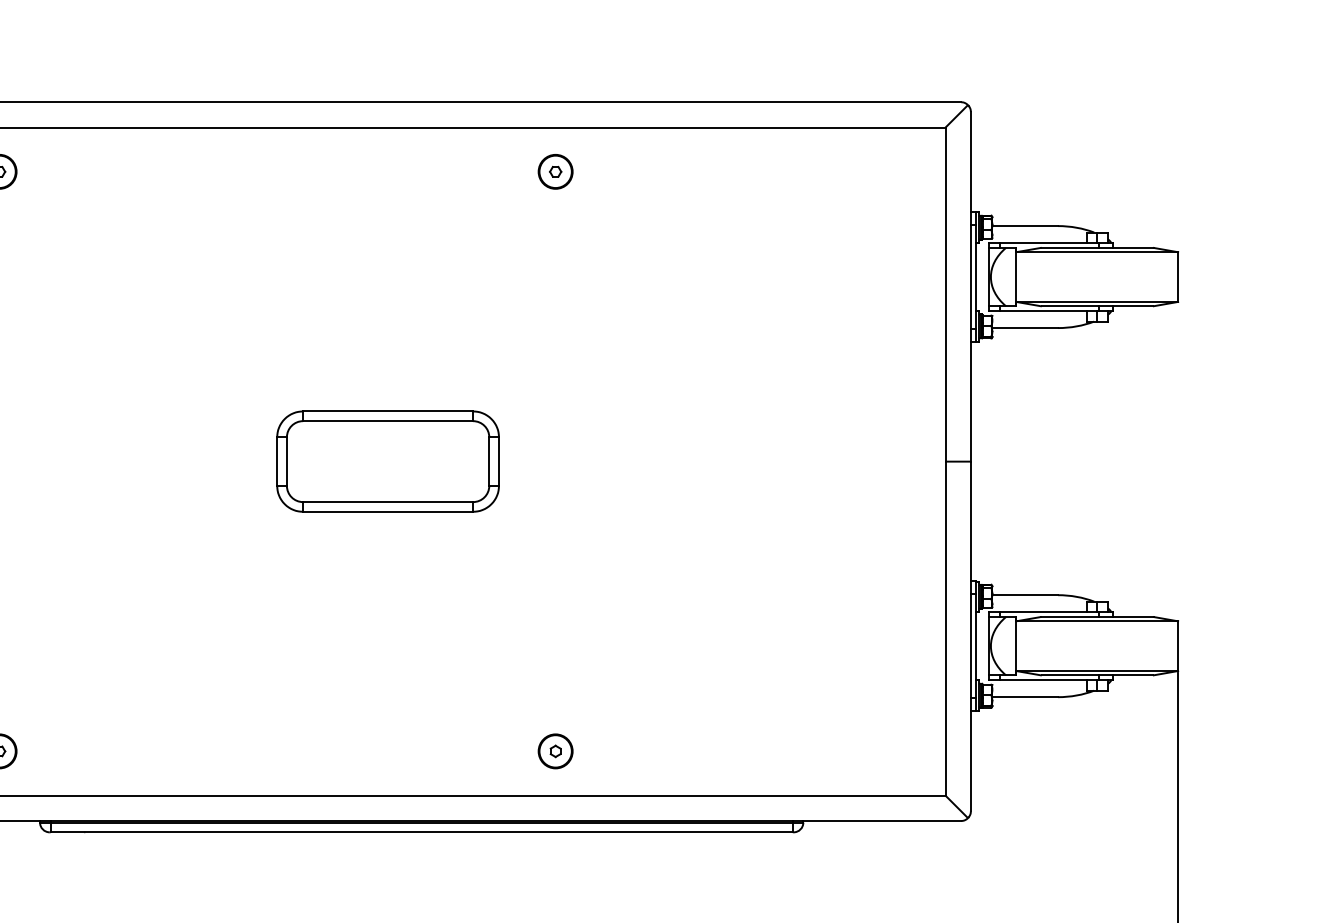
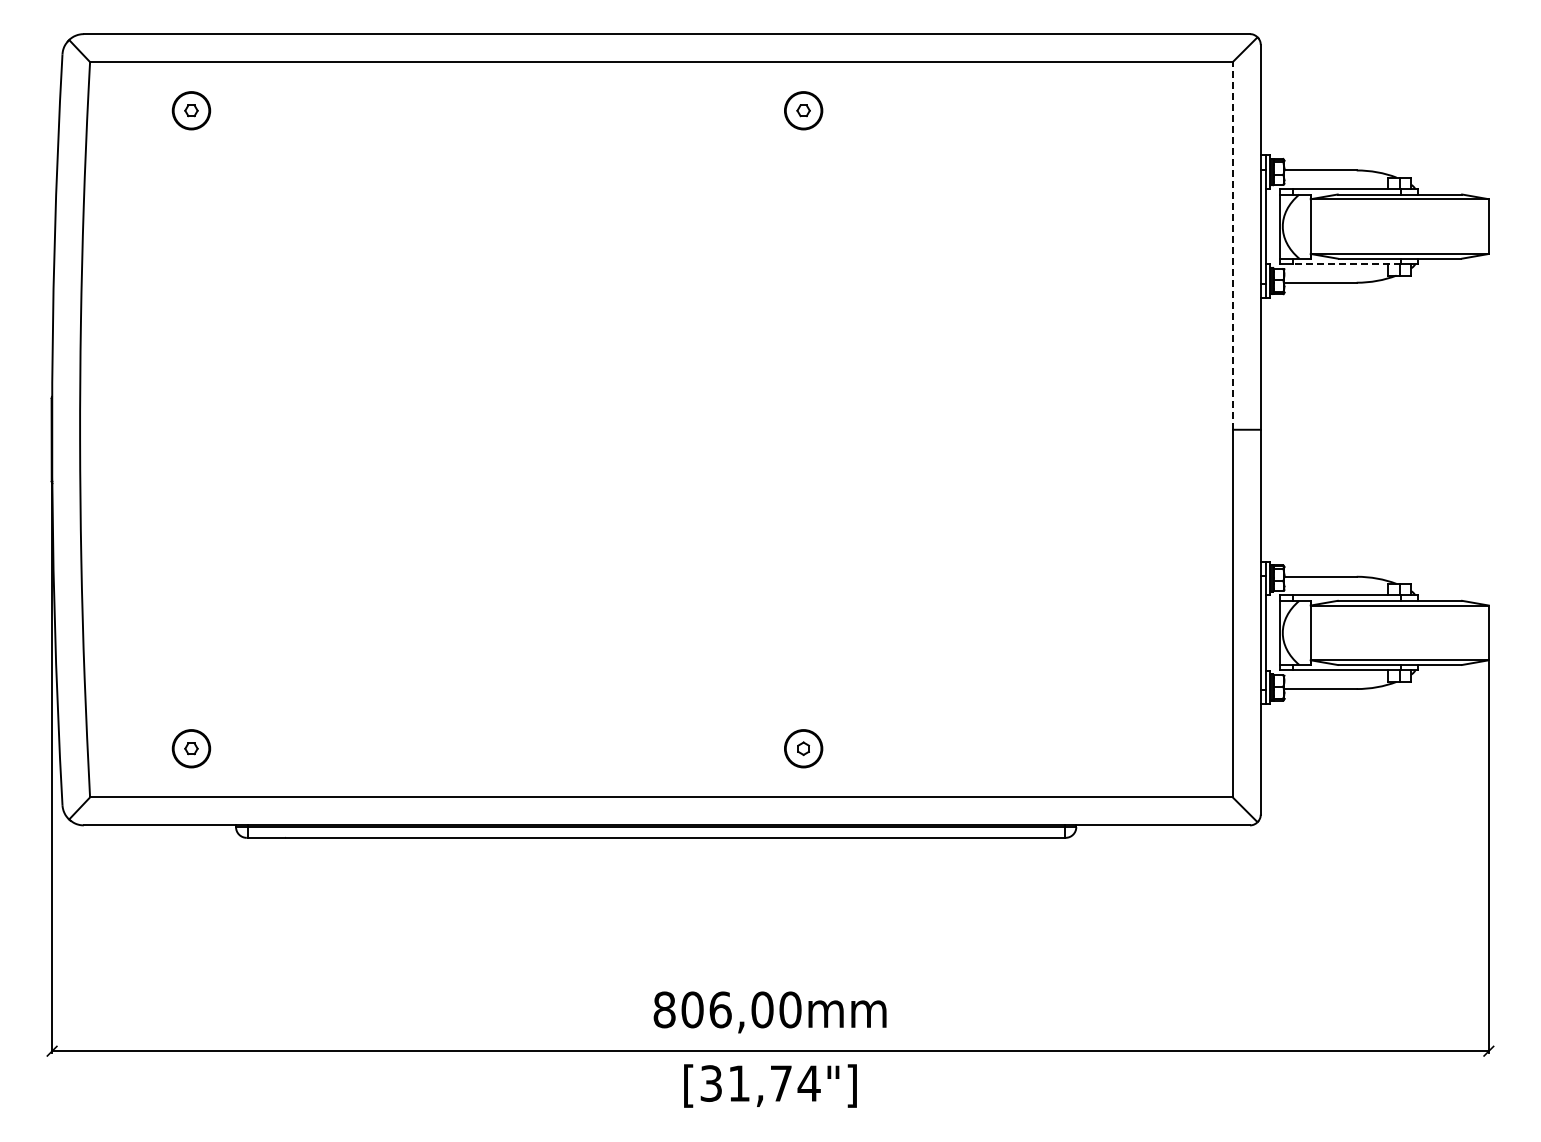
line: (945, 294) -> (1232, 245), solid -> dashed
line: (1048, 311) -> (1346, 264), solid -> dashed
part: (388, 461) -> (619, 429), removed

